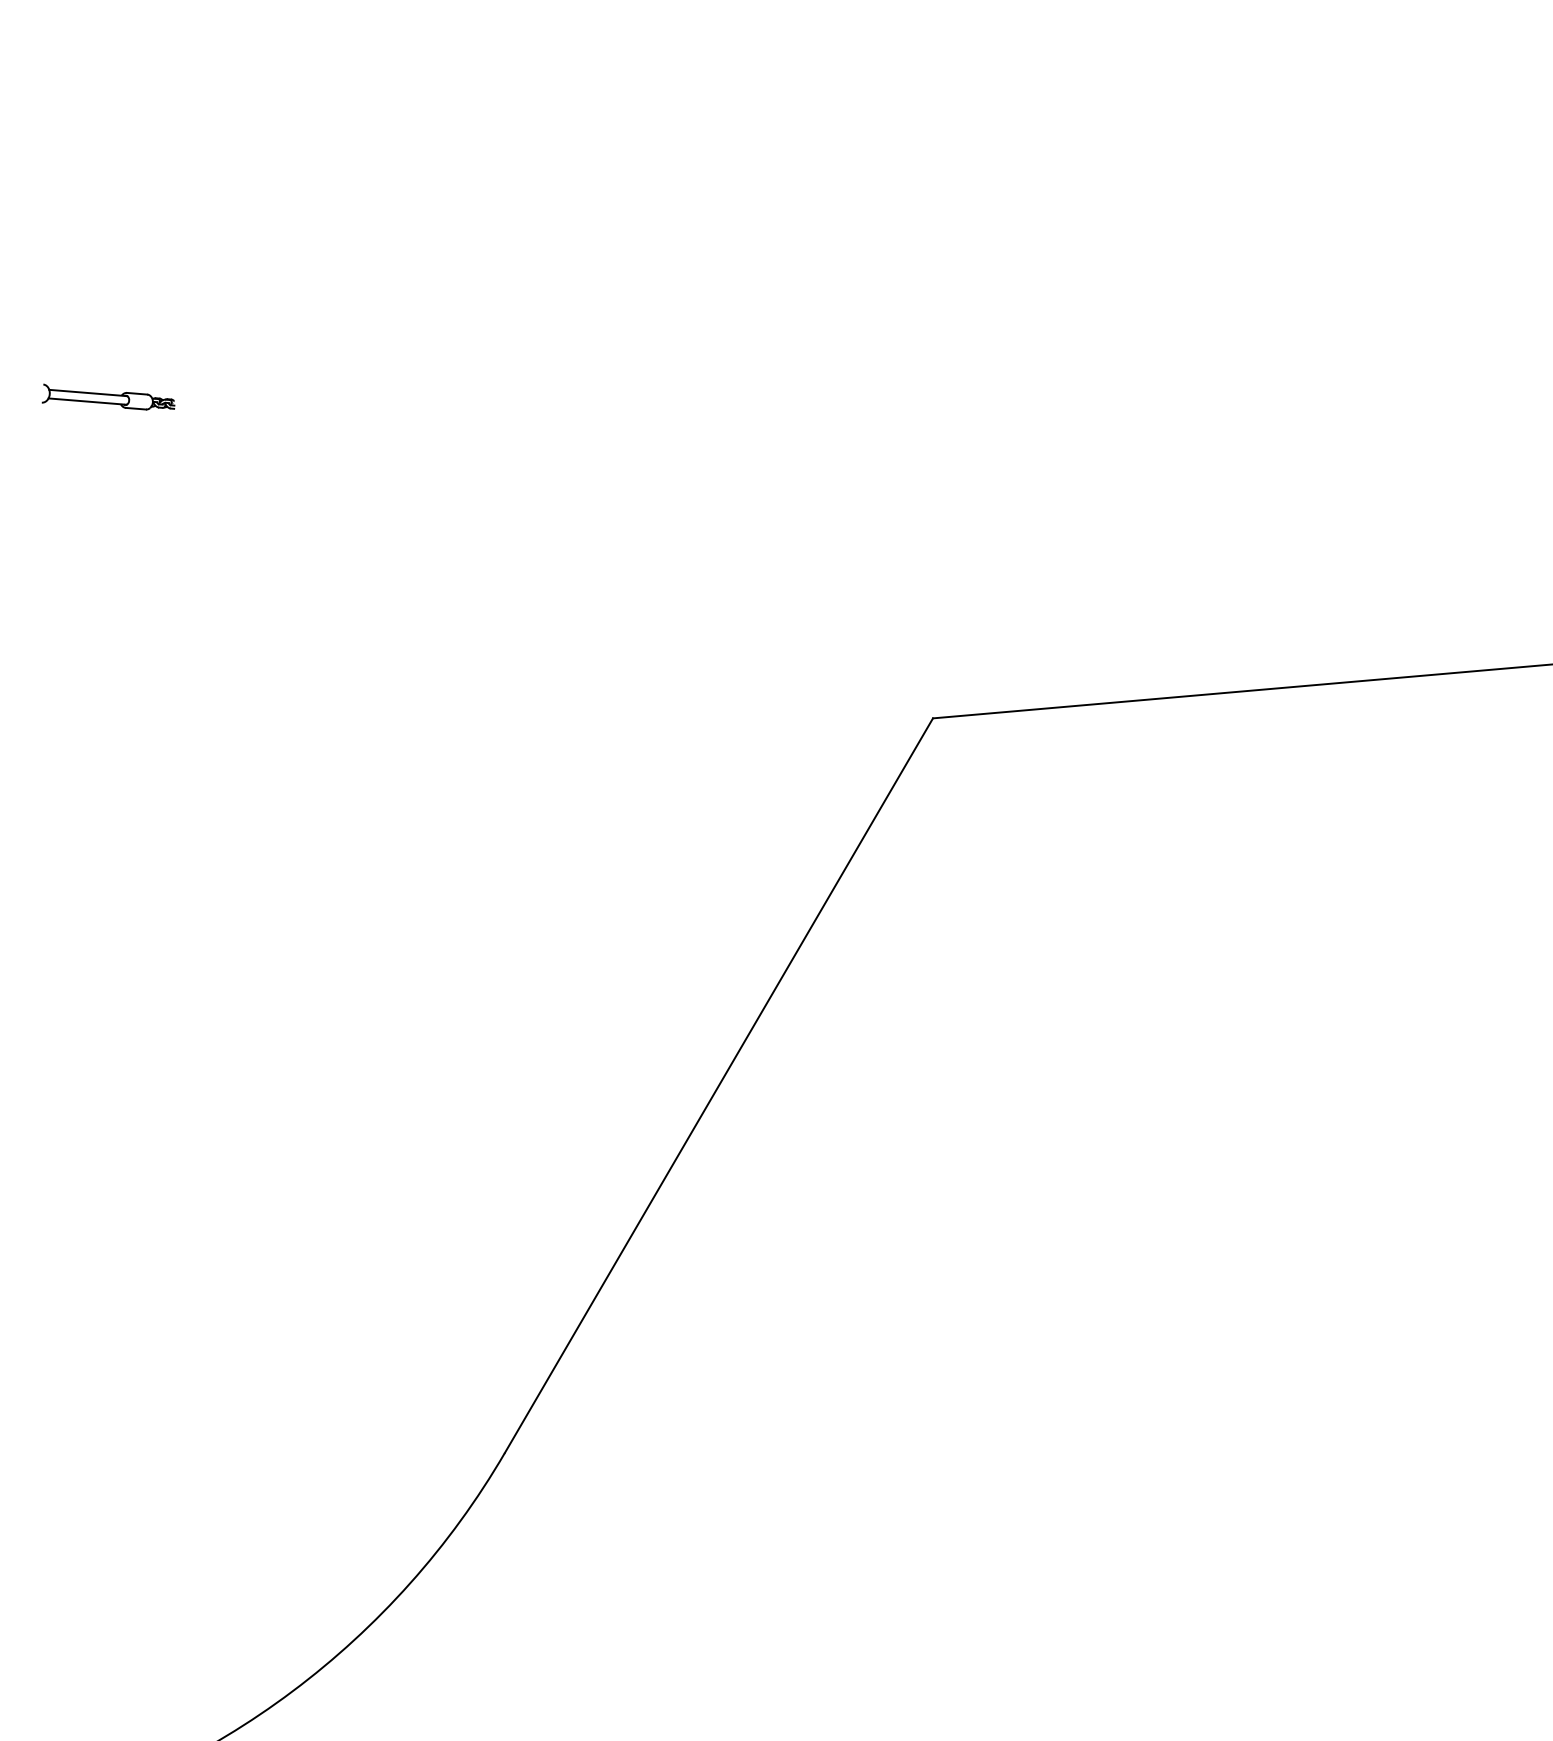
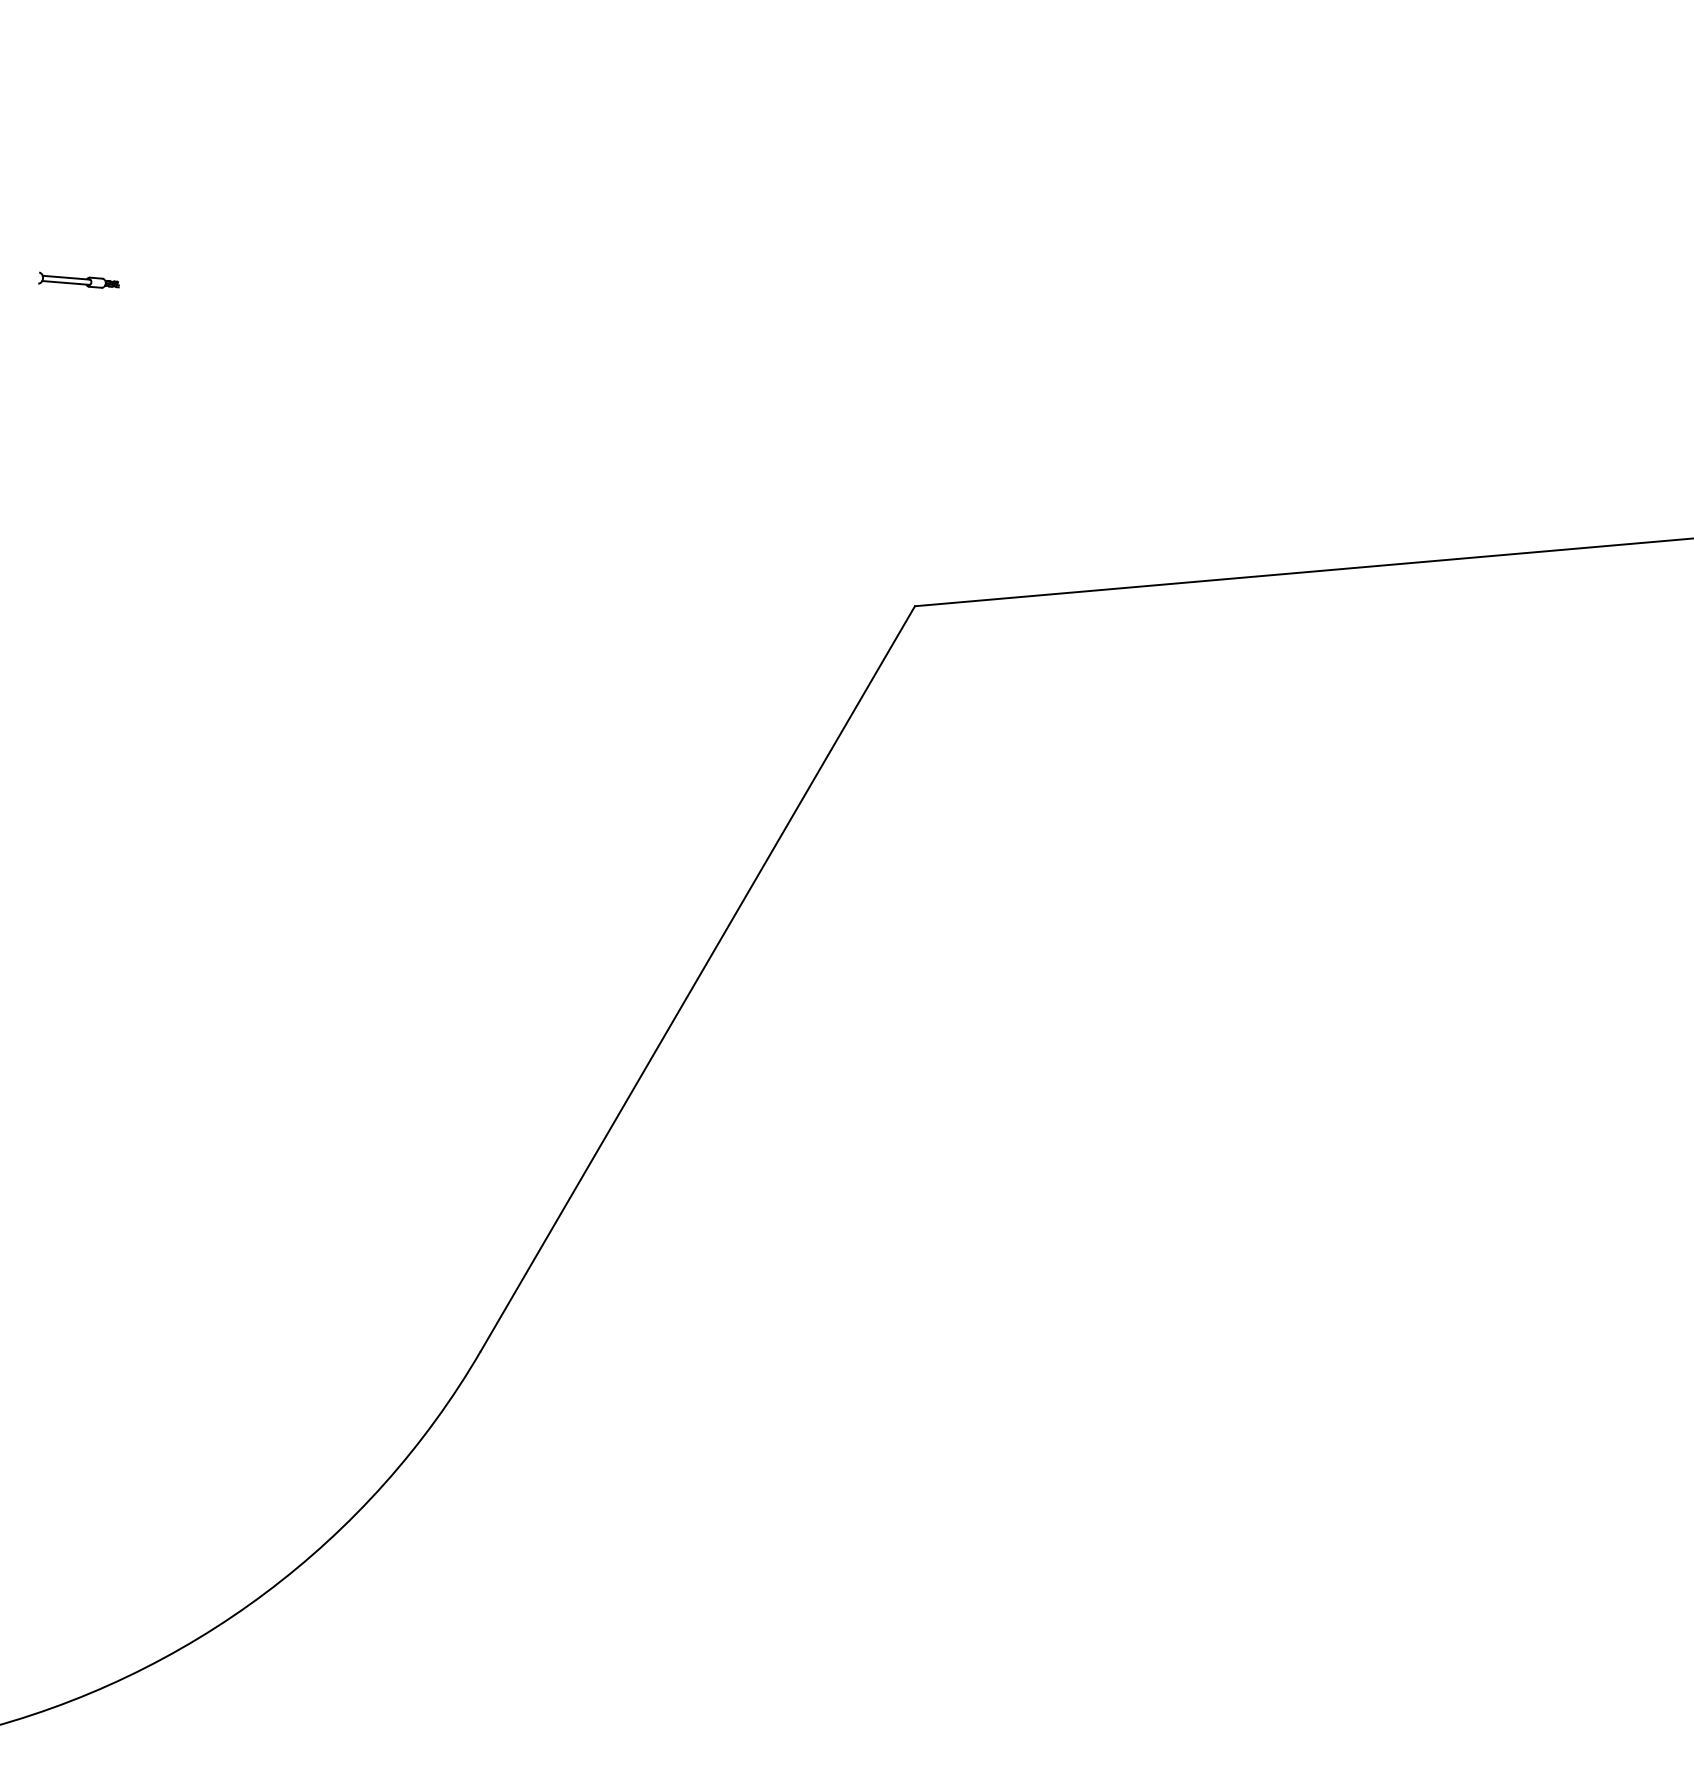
part: (108, 396) -> (78, 279), size x0.6

